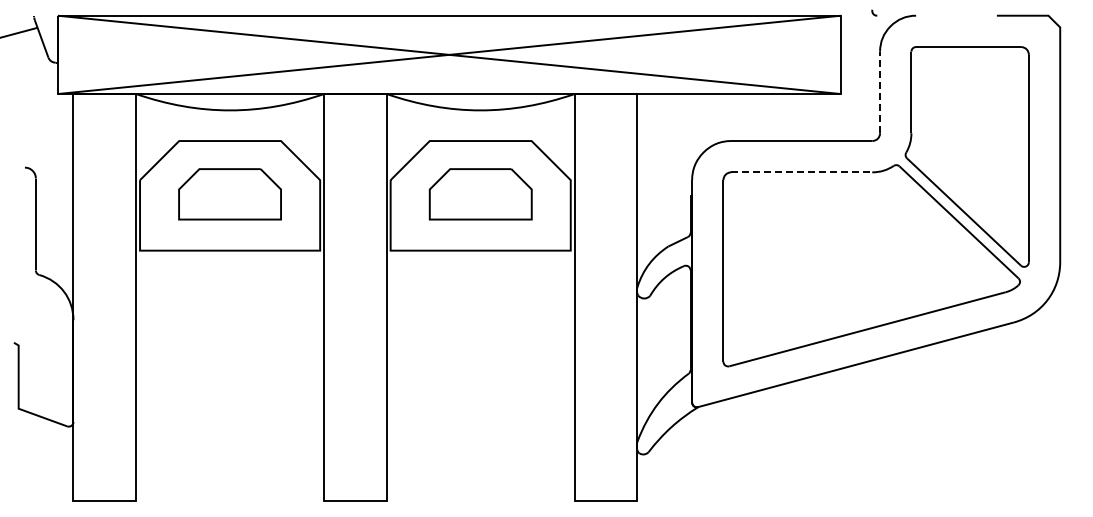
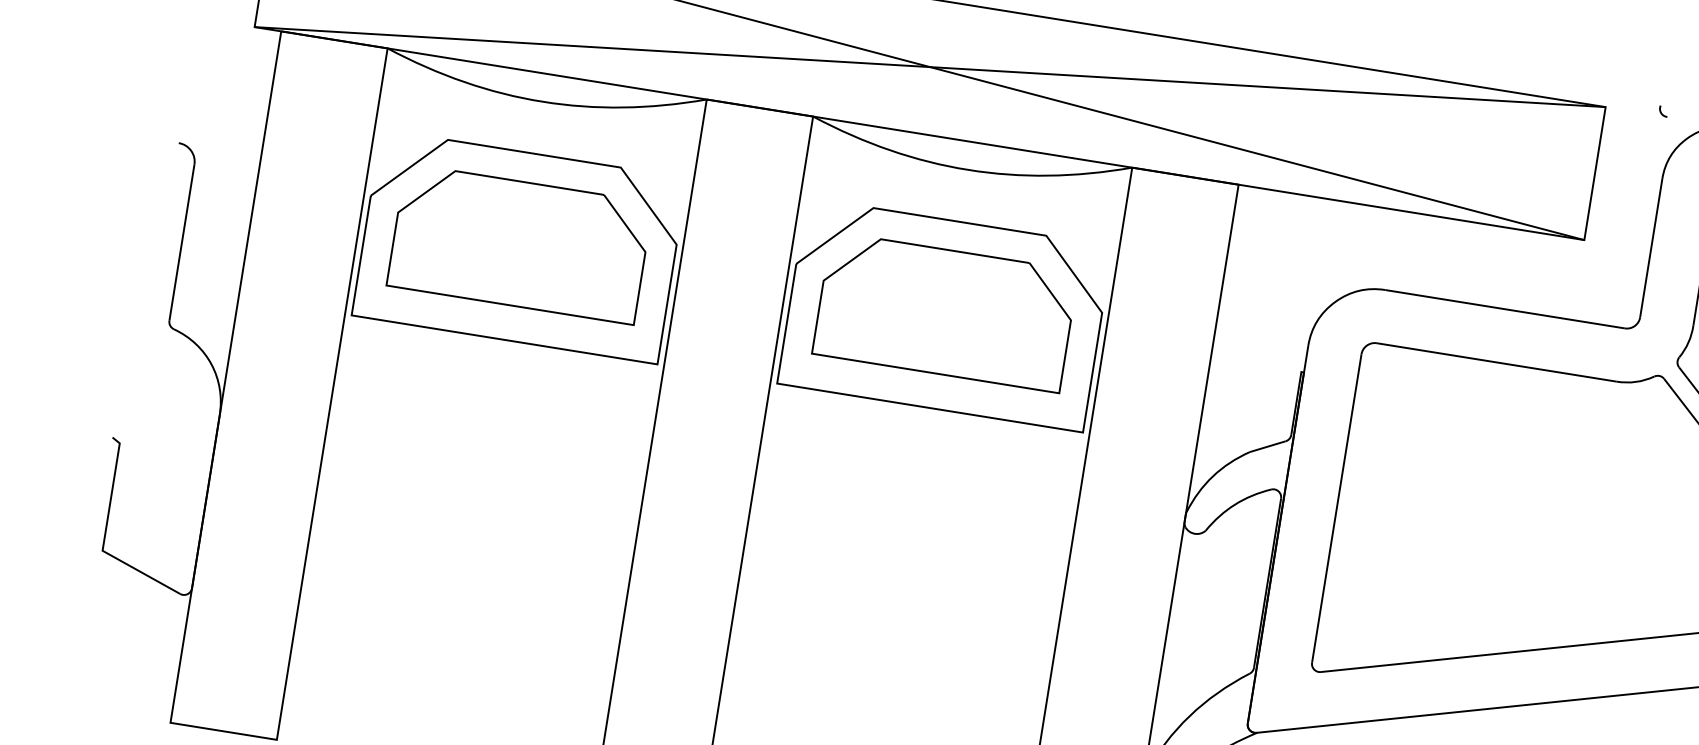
line: (880, 92) -> (1651, 248), dashed -> solid
line: (802, 172) -> (1497, 362), dashed -> solid
part: (229, 194) -> (518, 244), size x1.43
part: (480, 194) -> (945, 312), size x1.43

